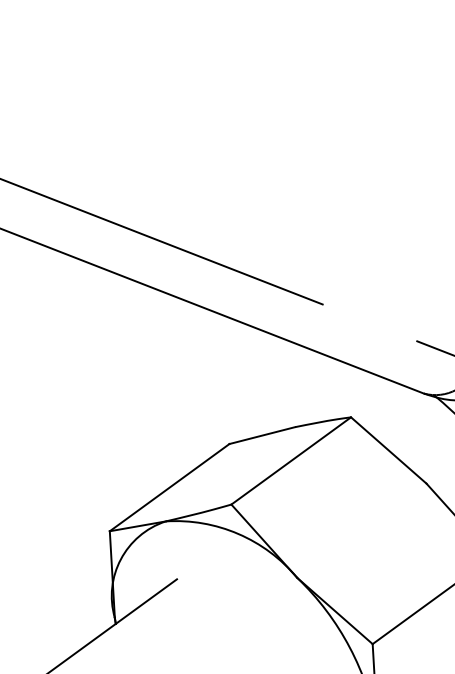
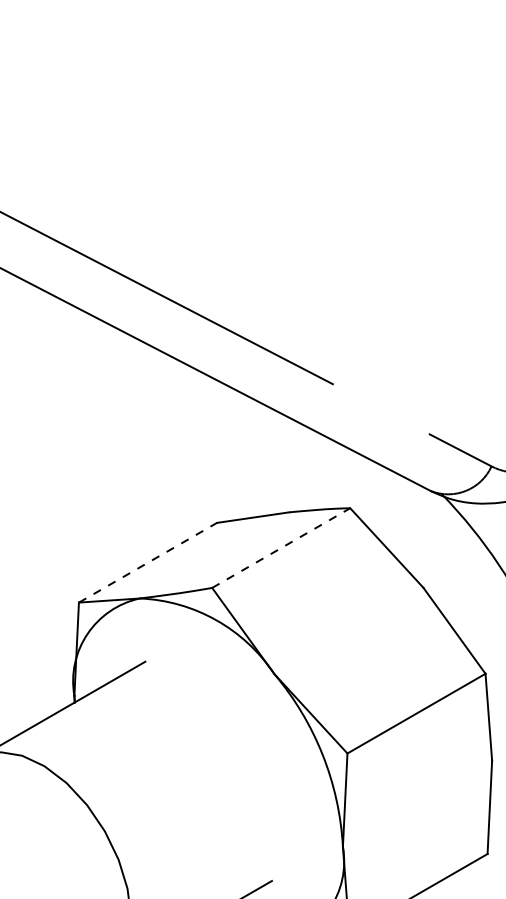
line: (291, 461) -> (281, 548), solid -> dashed
line: (169, 487) -> (147, 562), solid -> dashed

